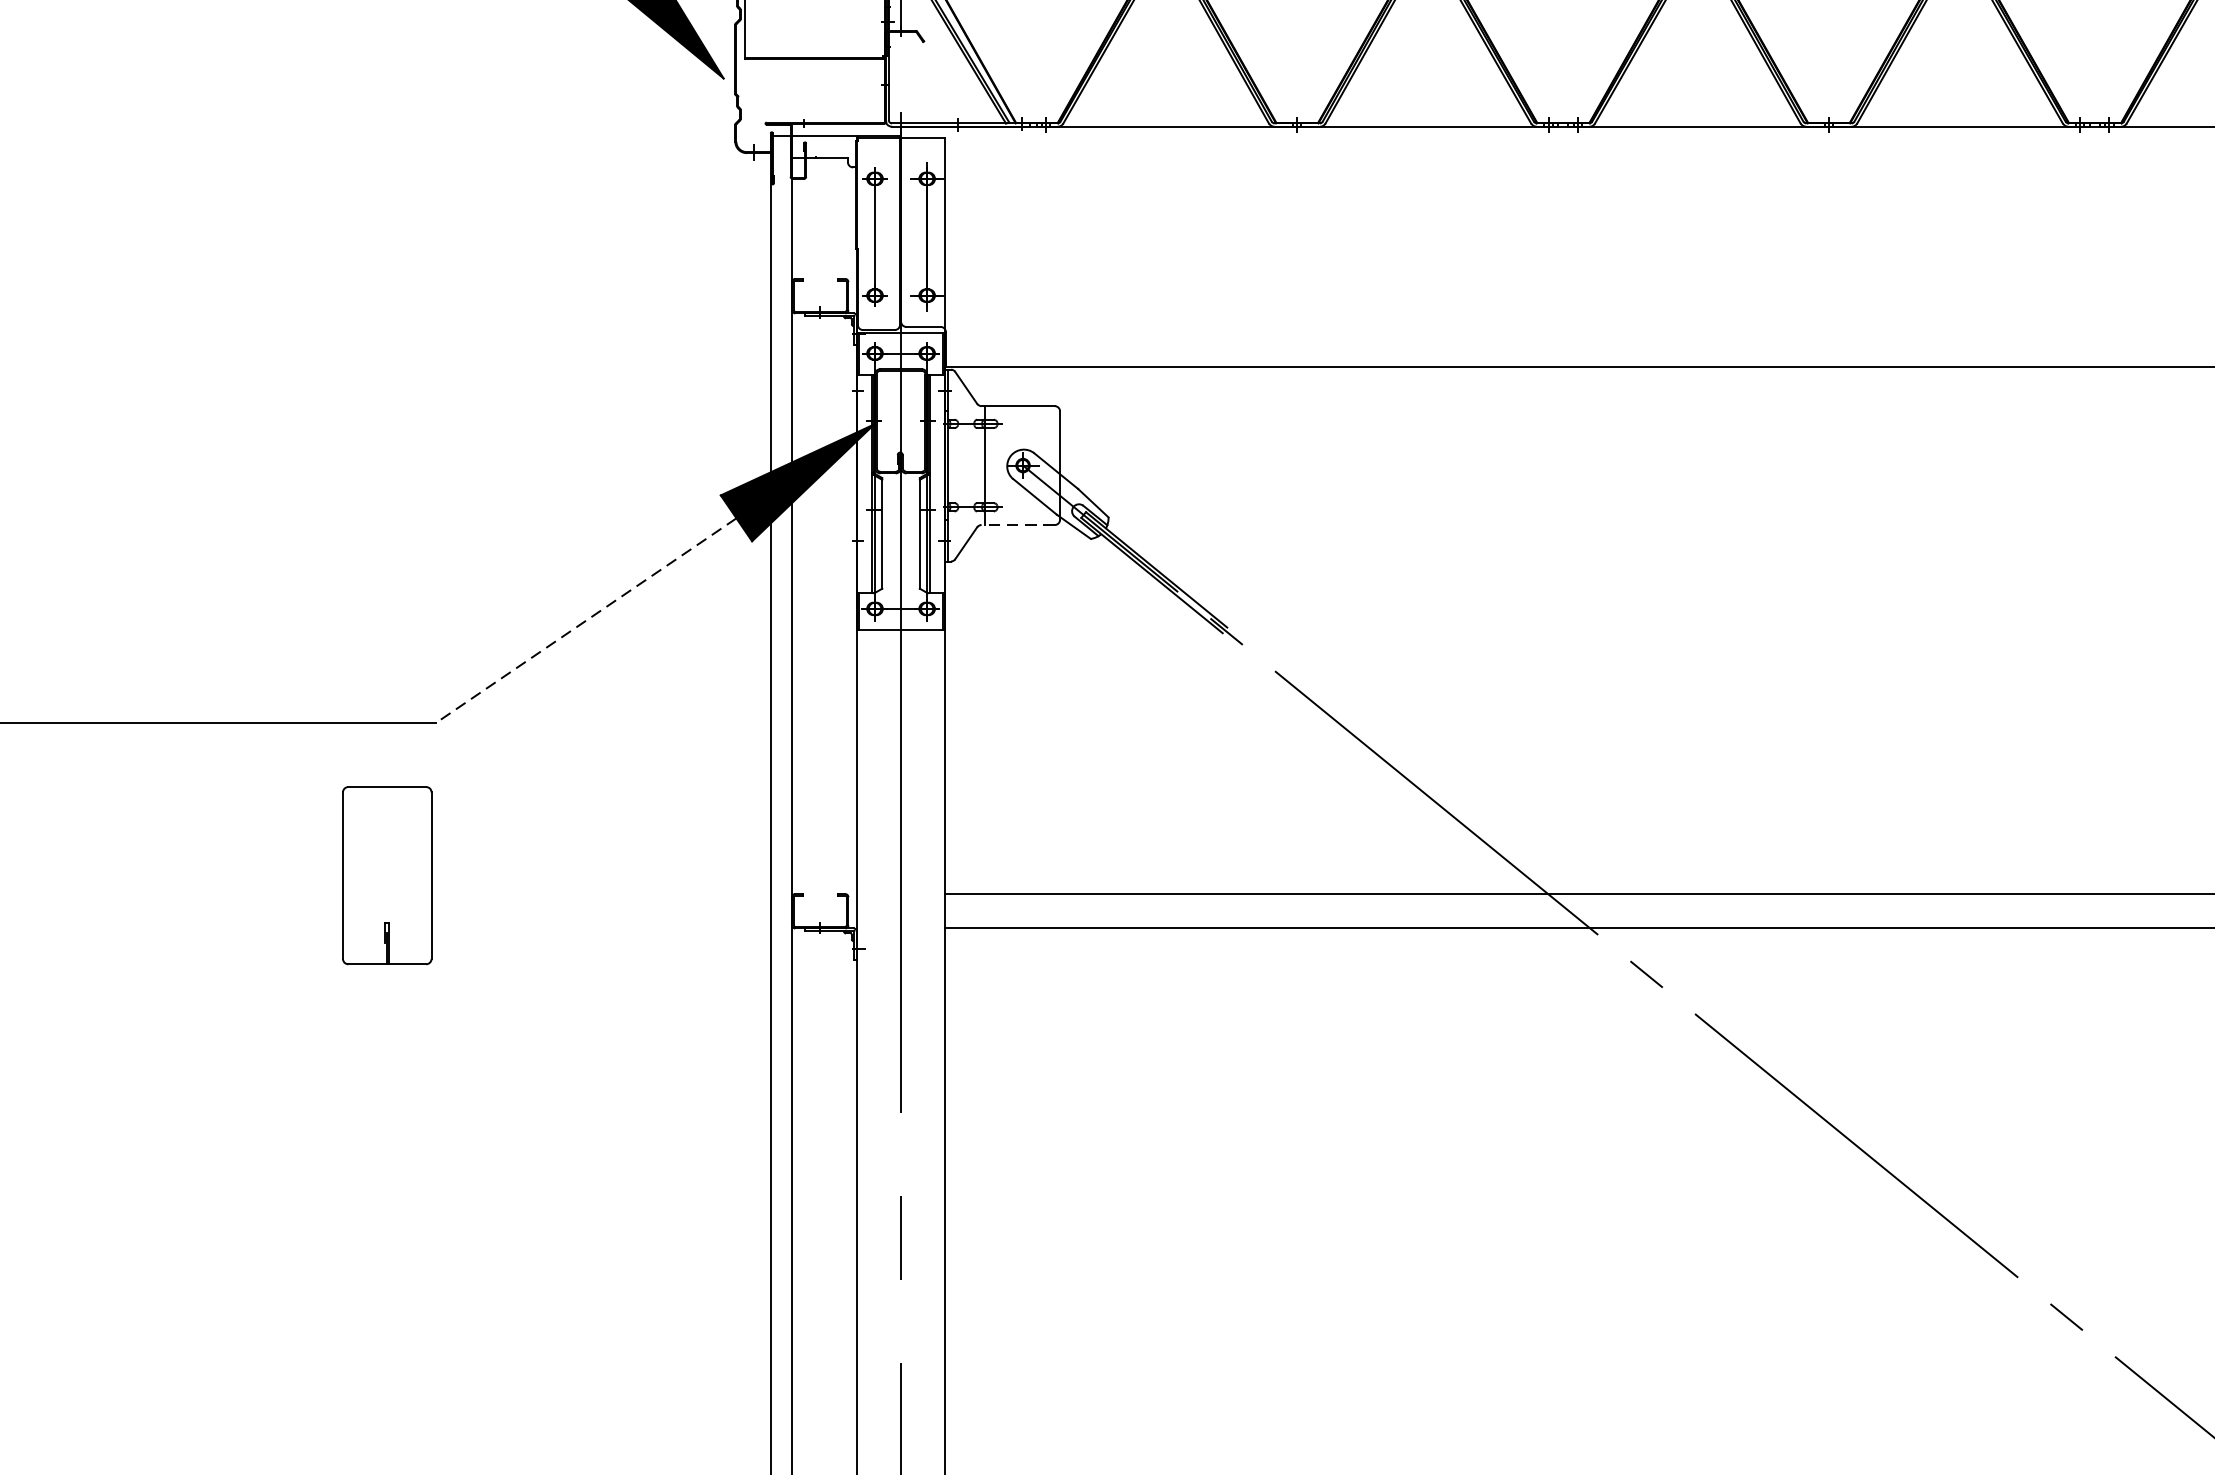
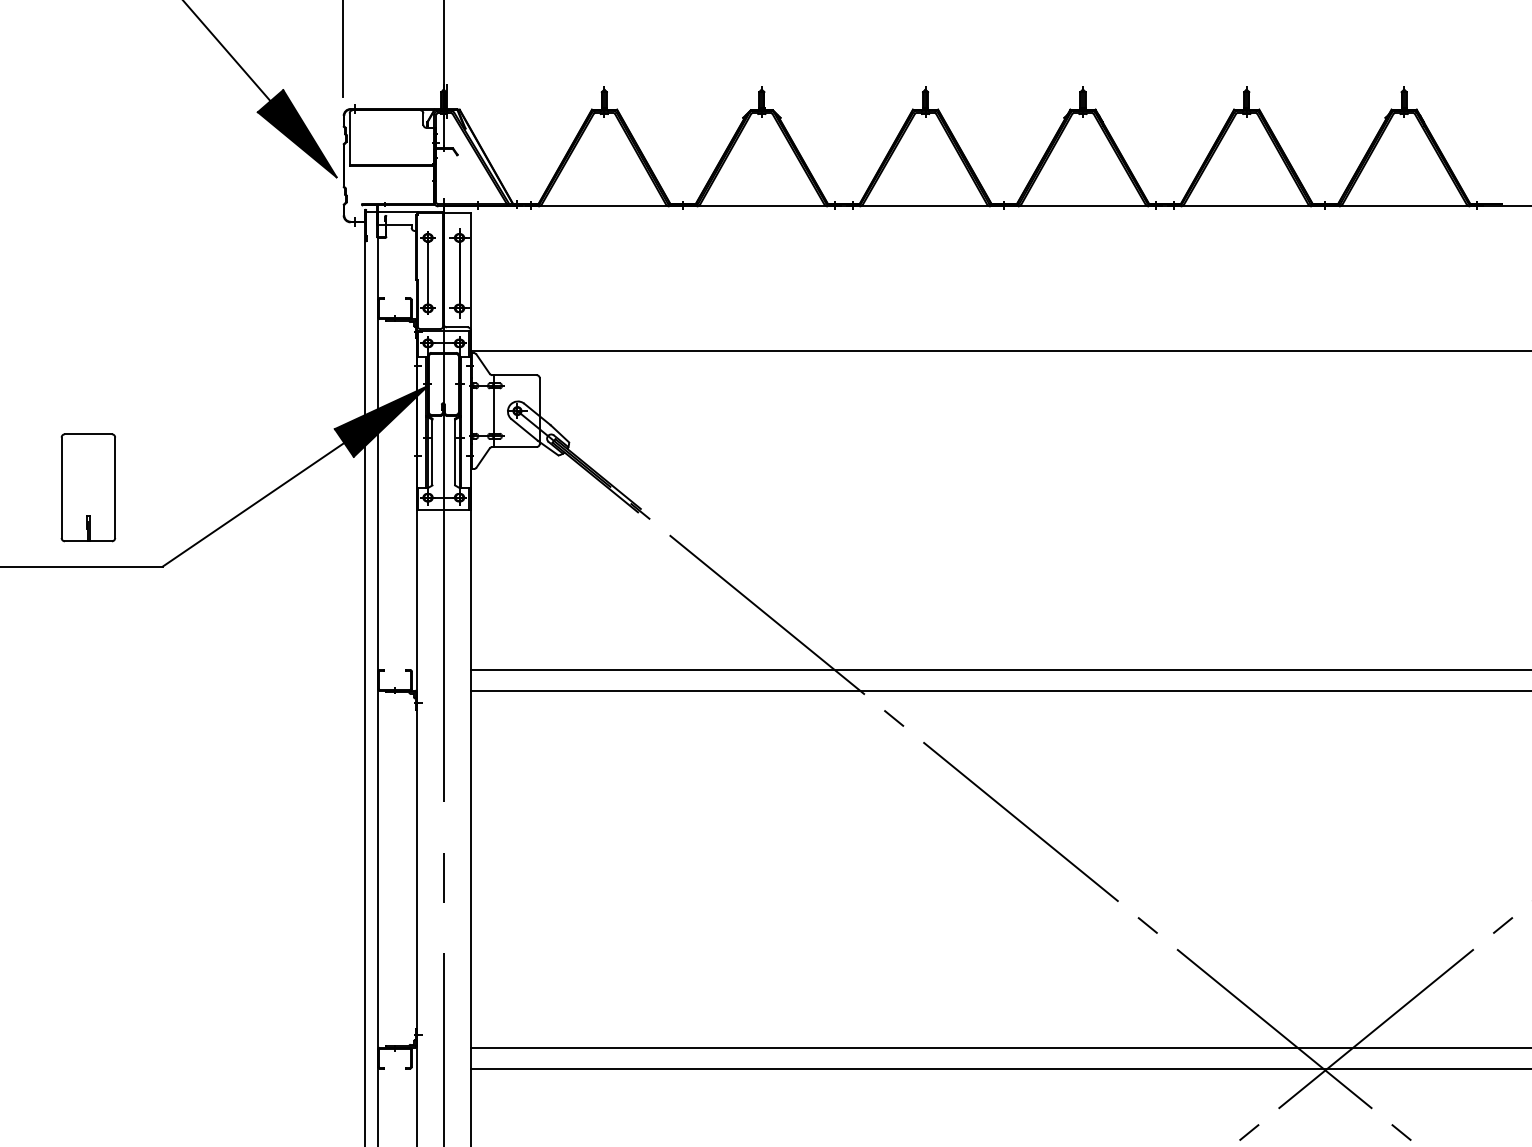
line: (1018, 525) -> (514, 447), dashed -> solid
line: (586, 620) -> (253, 504), dashed -> solid
part: (385, 875) -> (87, 487), moved

